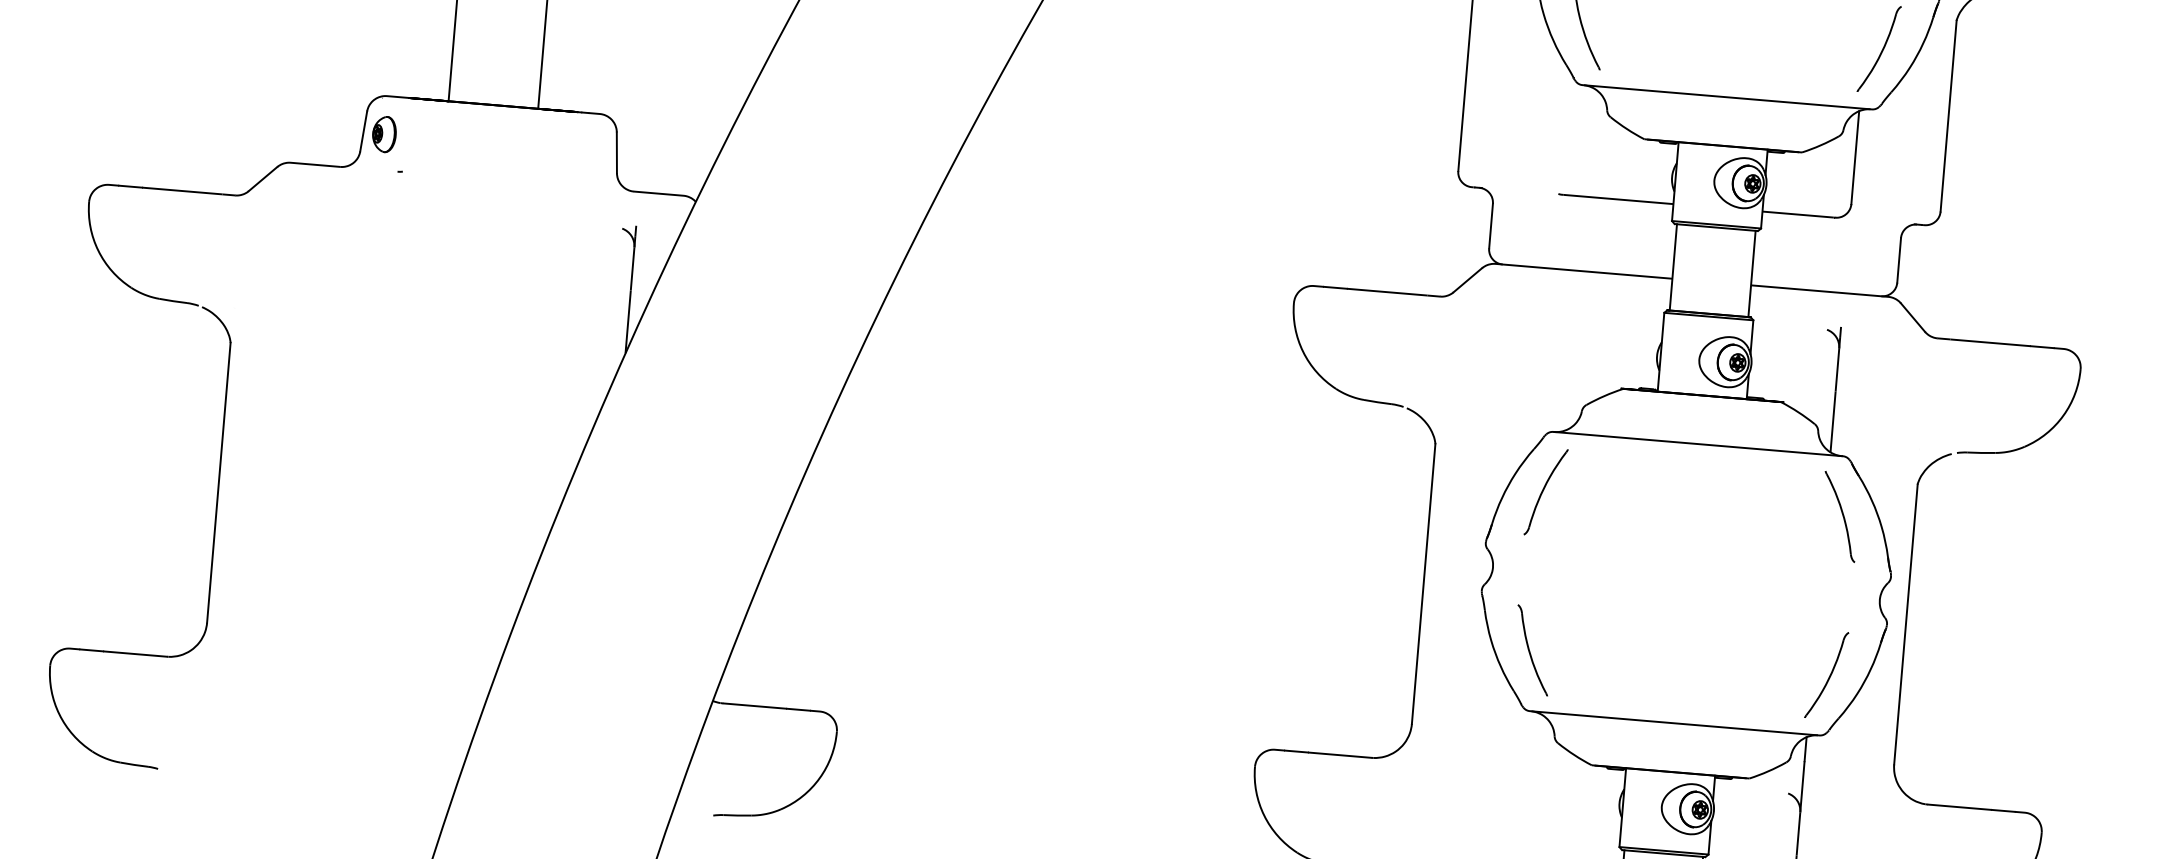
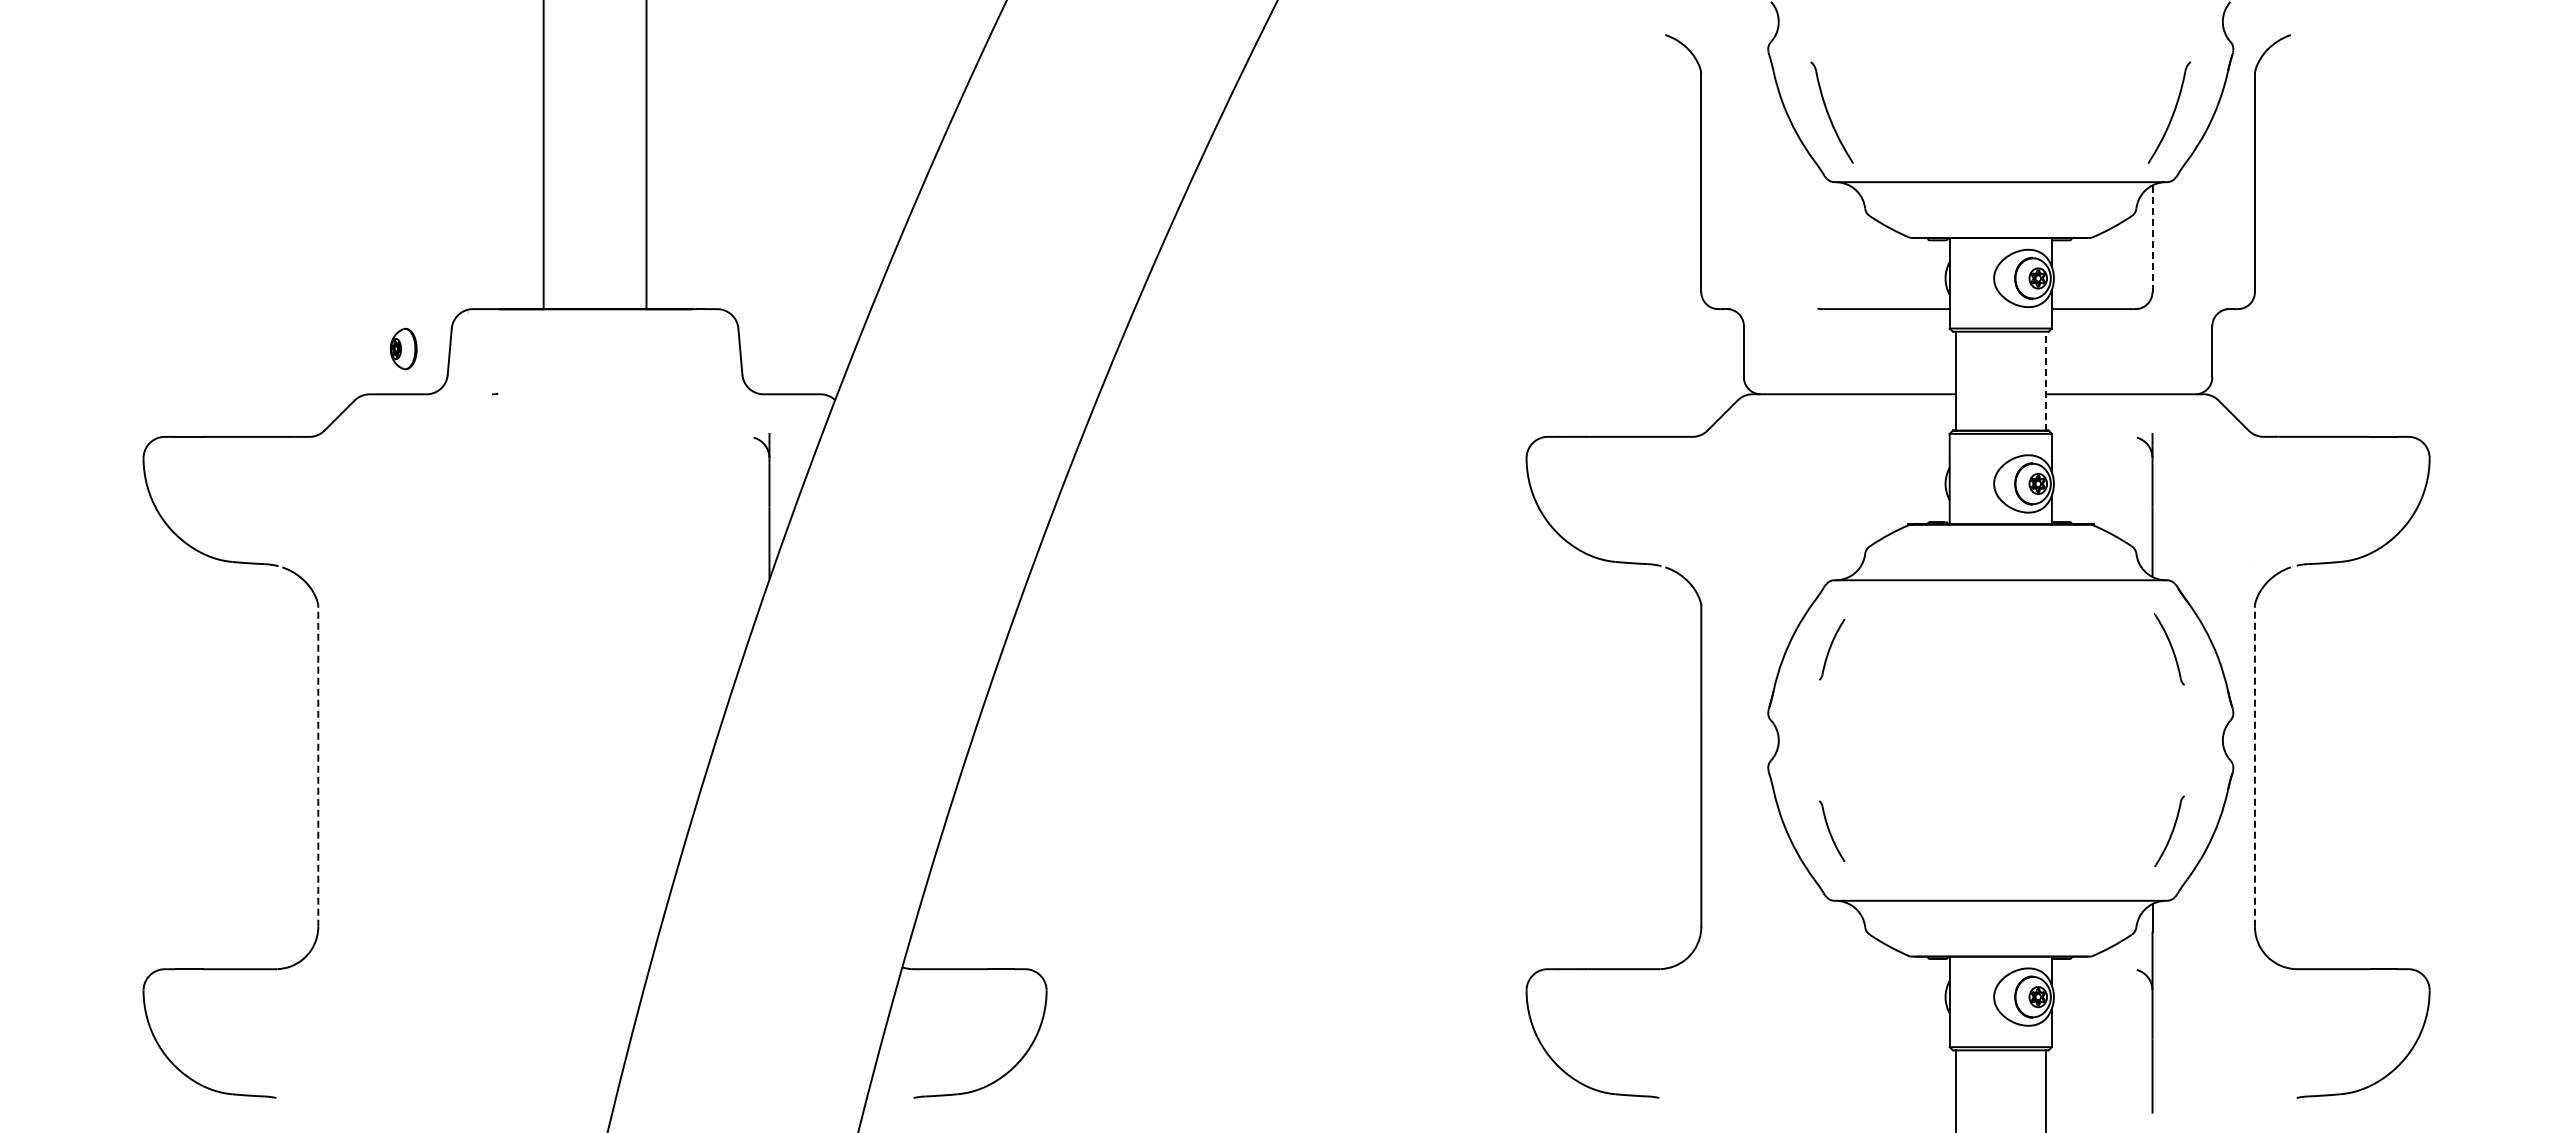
part: (384, 133) -> (403, 348), moved
line: (1855, 157) -> (2152, 238), solid -> dashed
line: (1751, 274) -> (2045, 381), solid -> dashed
line: (219, 483) -> (318, 766), solid -> dashed
part: (1545, 492) -> (1831, 649), size x0.6
part: (1840, 516) -> (2169, 649), size x0.7
line: (1905, 624) -> (2254, 766), solid -> dashed
part: (1532, 650) -> (1831, 831), size x0.6
part: (1826, 675) -> (2169, 831), size x0.7

